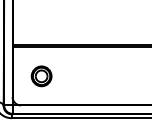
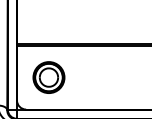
part: (41, 76) -> (48, 77), size x1.43

